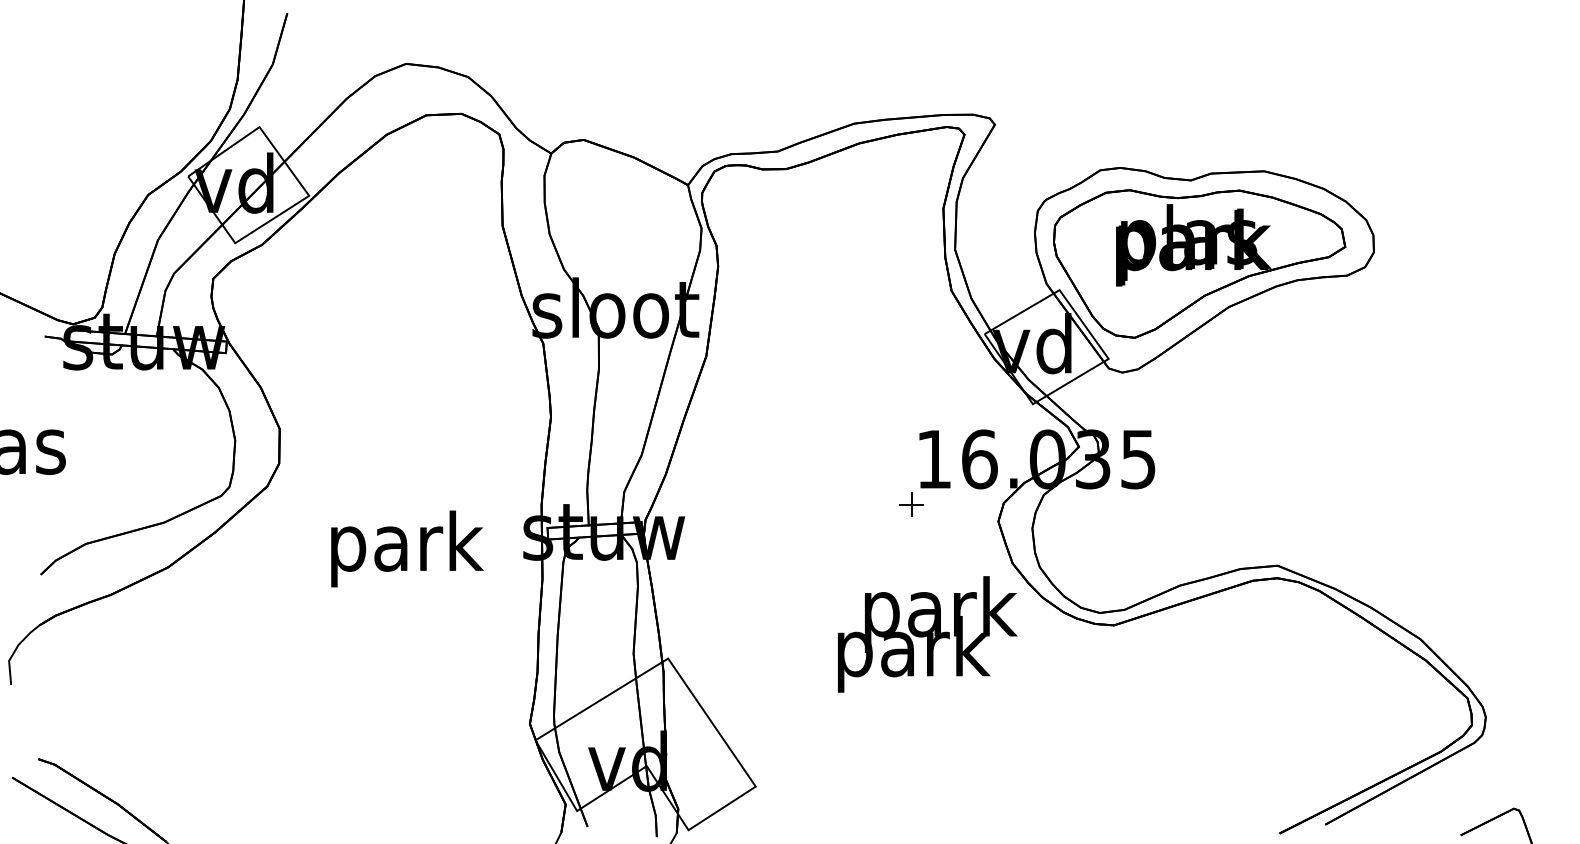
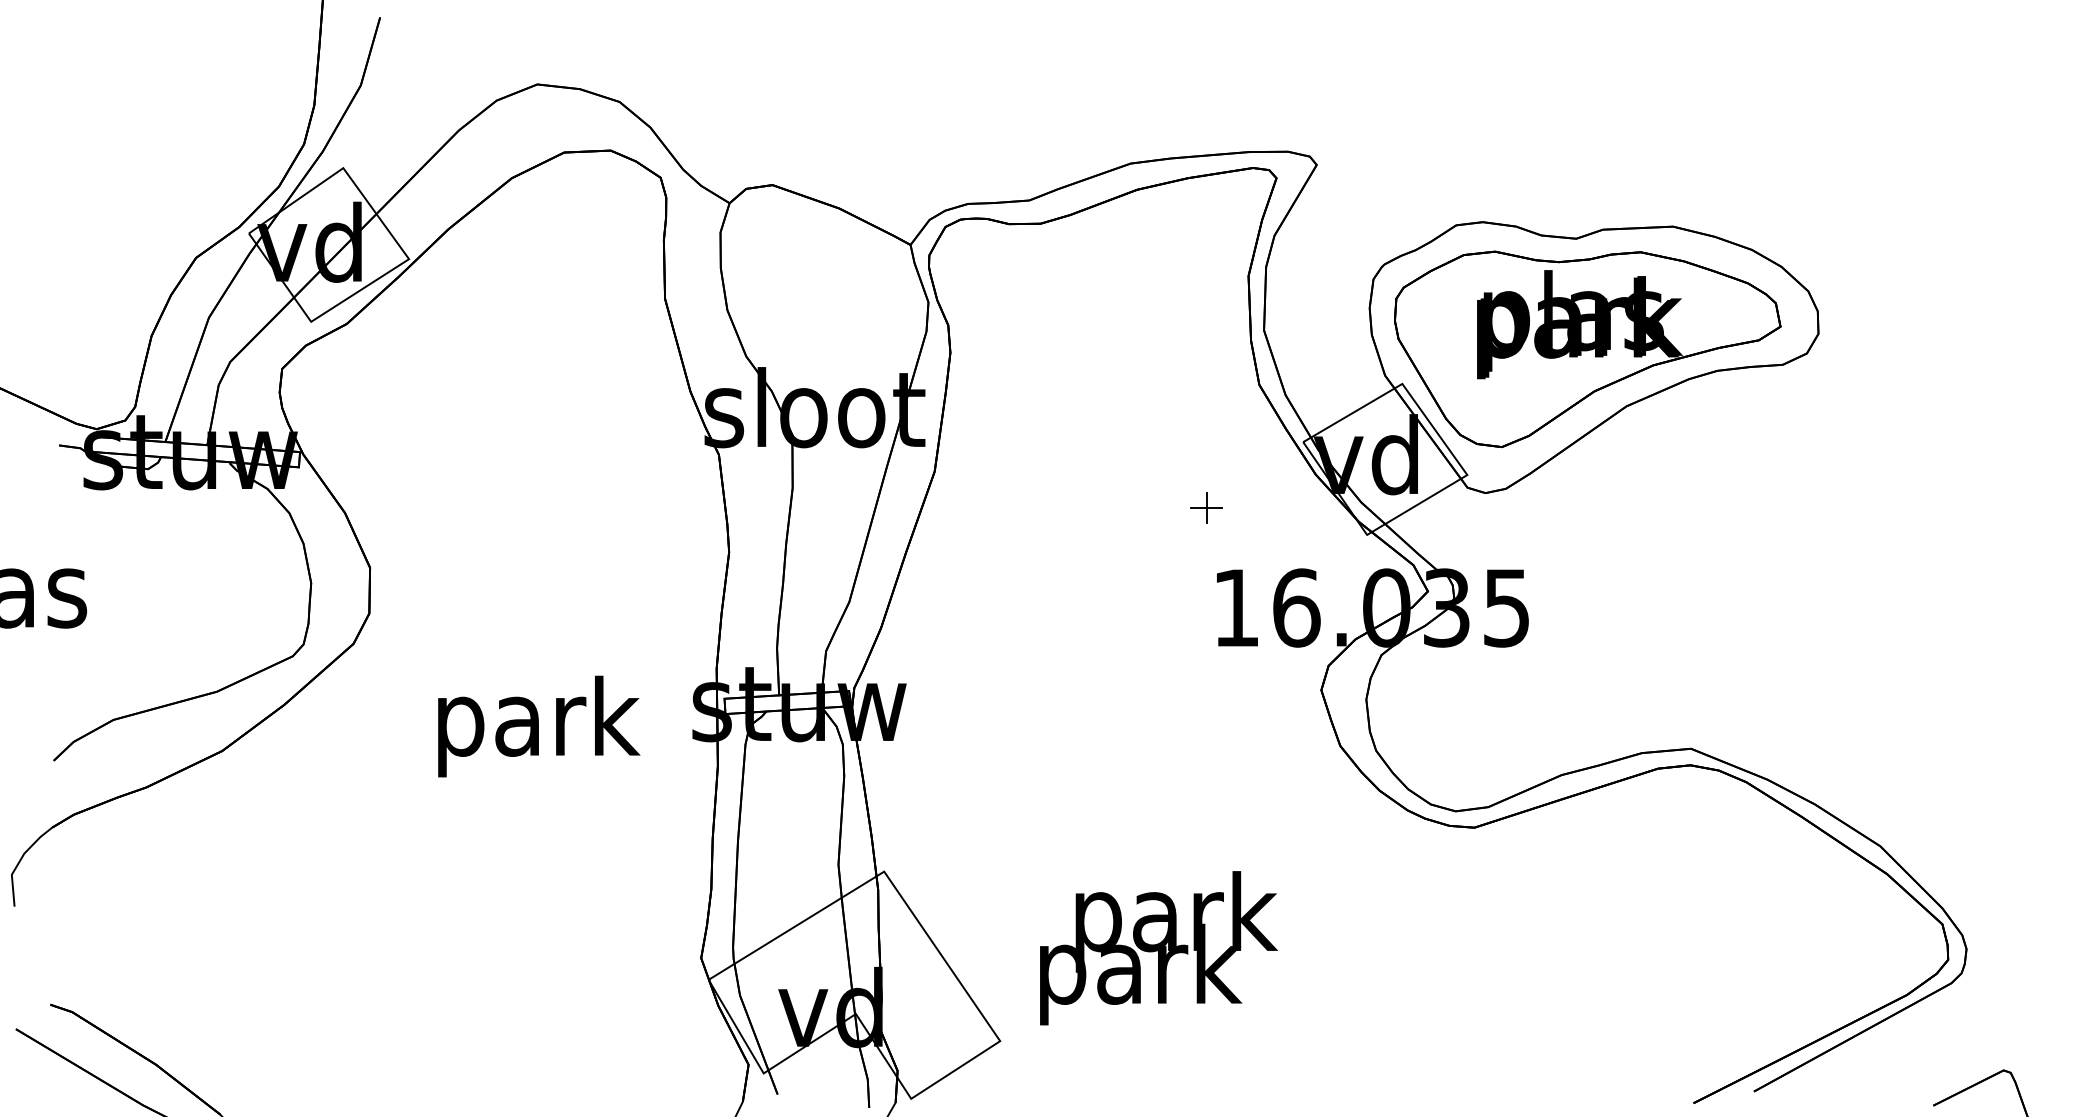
part: (911, 504) -> (1206, 507), moved
text: (927, 634) -> (1158, 948), moved

